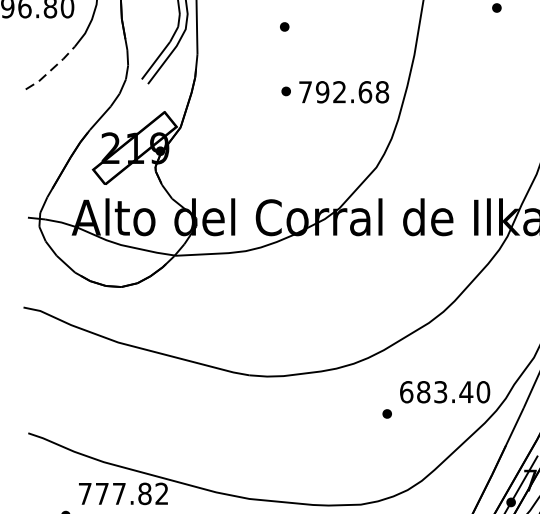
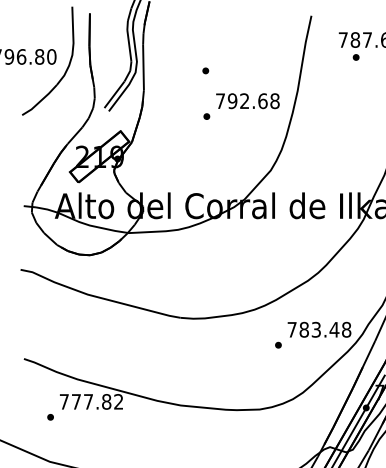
line: (51, 70) -> (40, 101), dashed -> solid
text: (343, 92) -> (247, 101), moved
text: (445, 391) -> (319, 329), 683.40 -> 783.48

